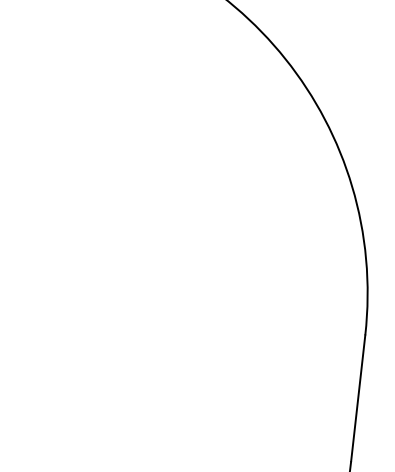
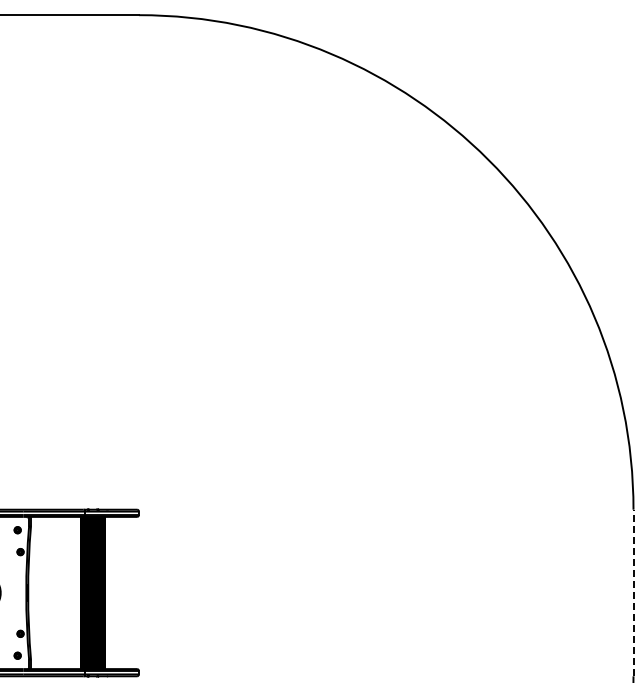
line: (358, 397) -> (633, 592), solid -> dashed

